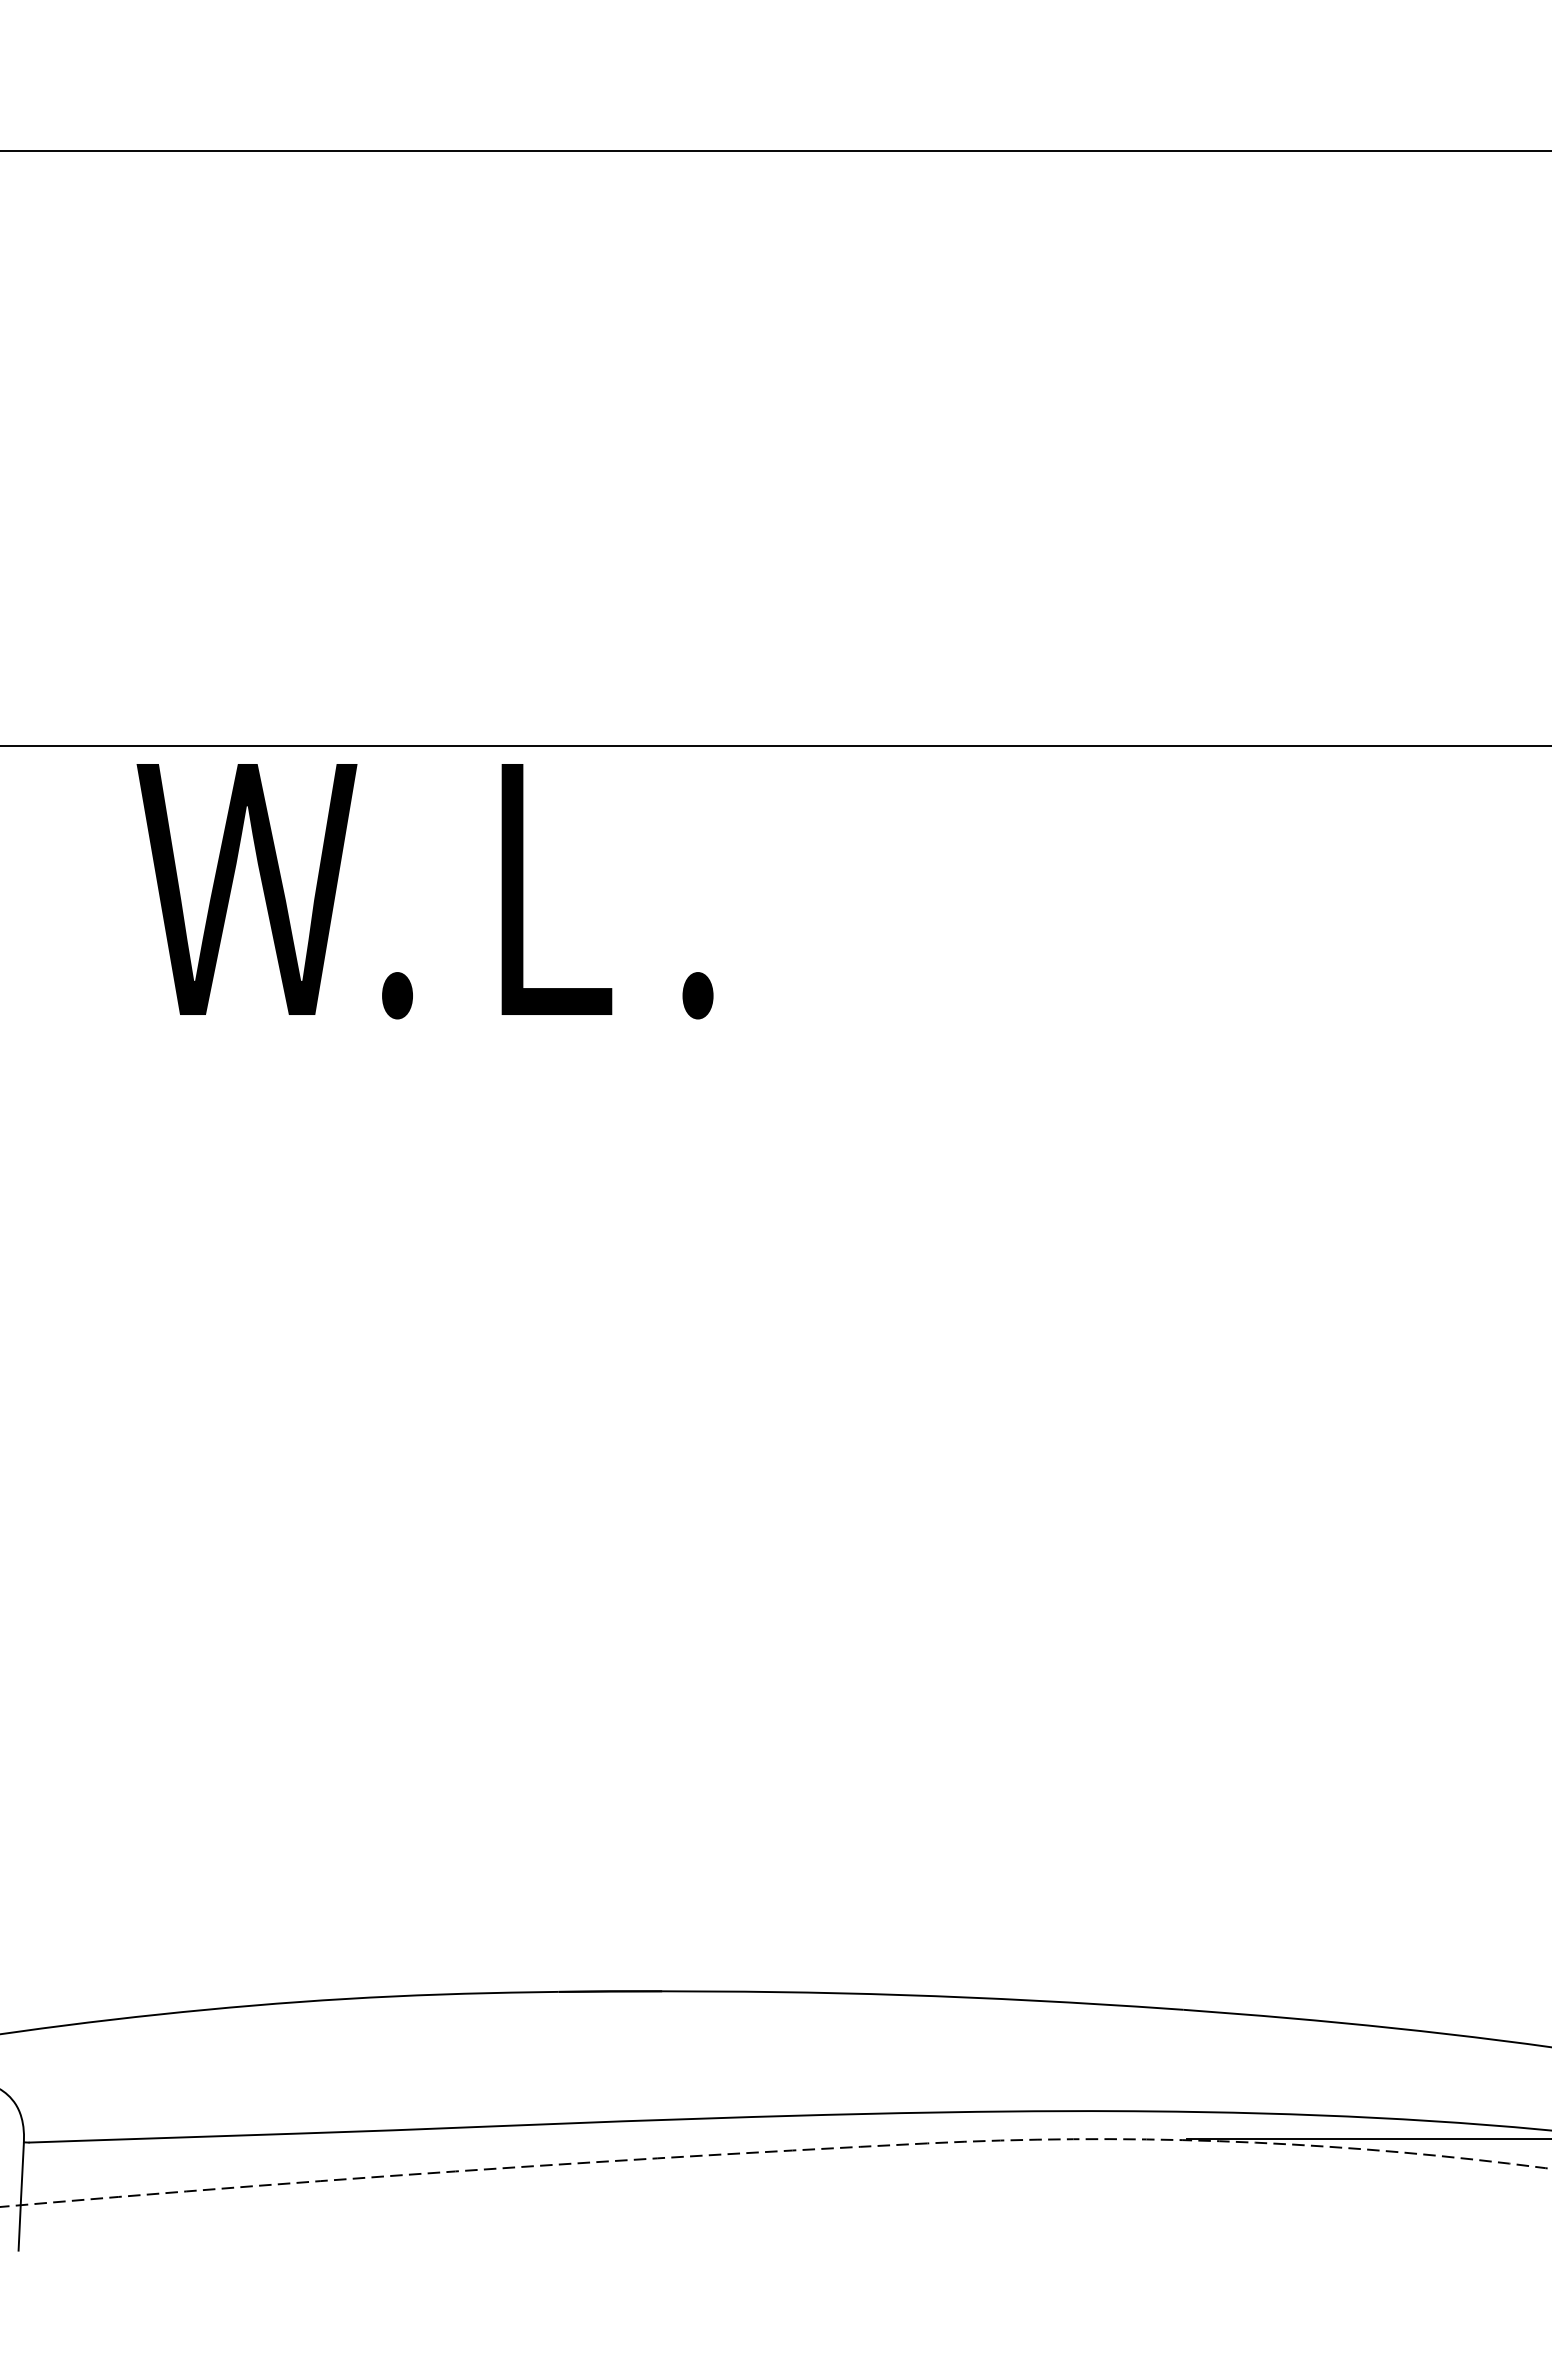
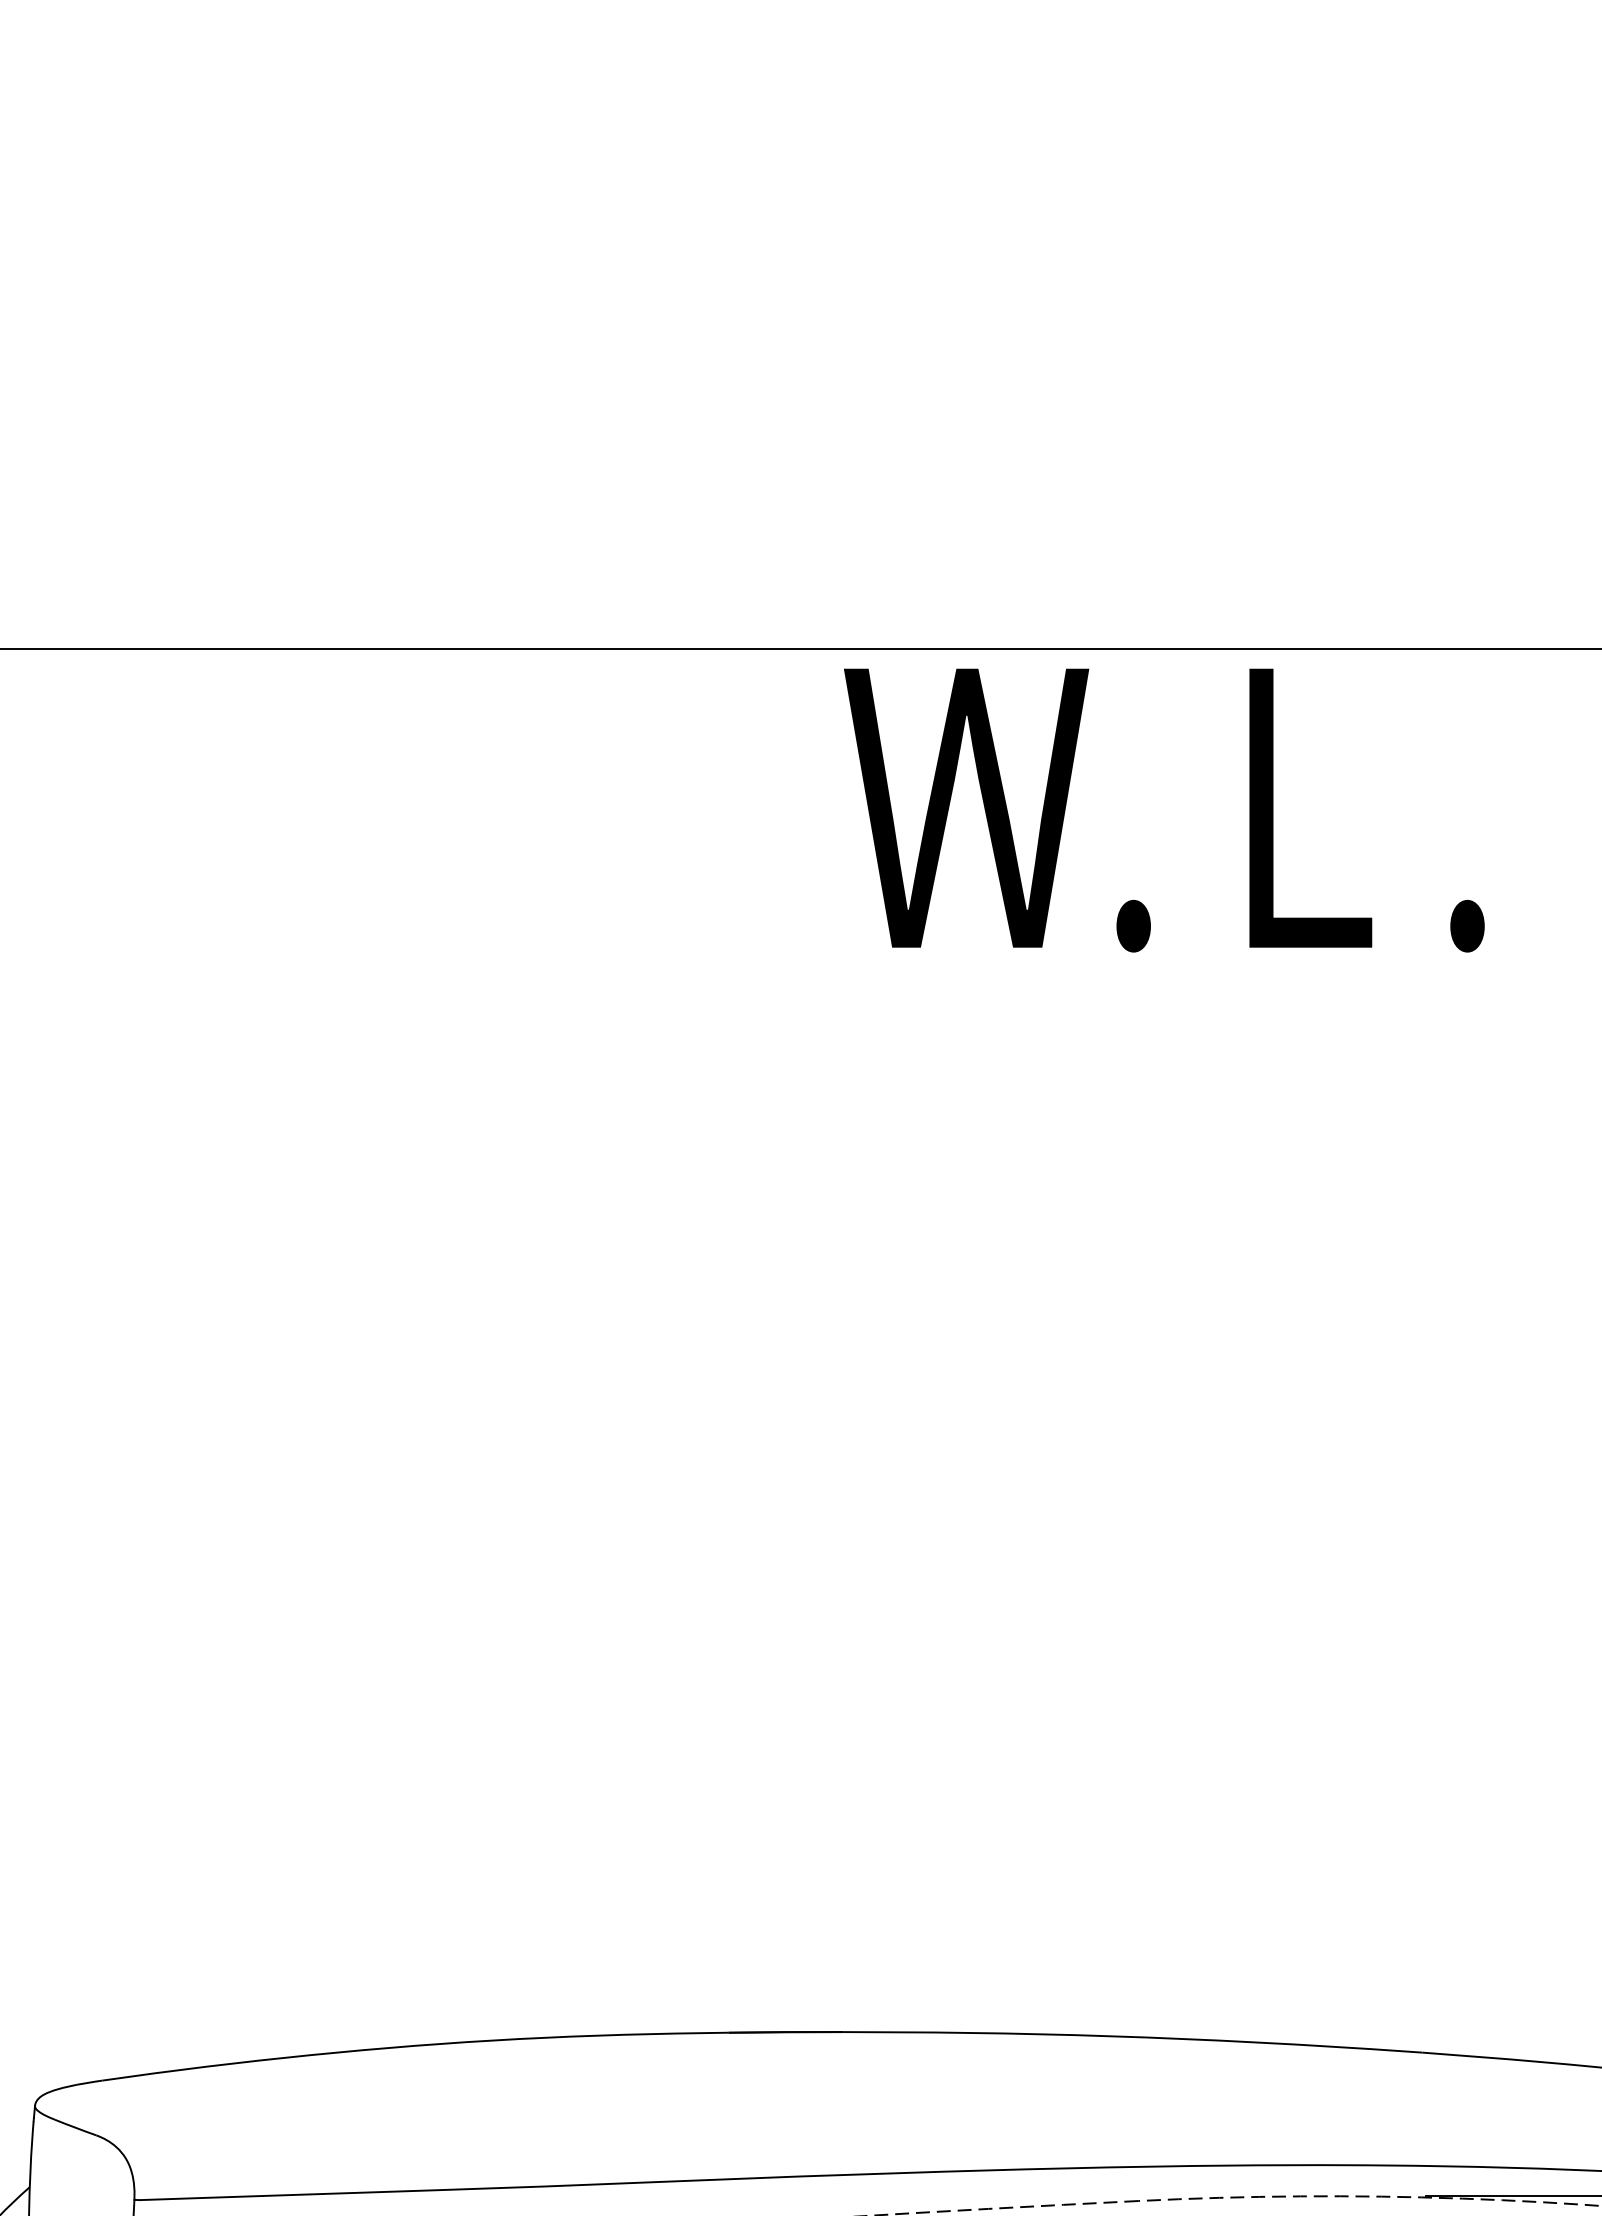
text: (424, 891) -> (1163, 810), moved

